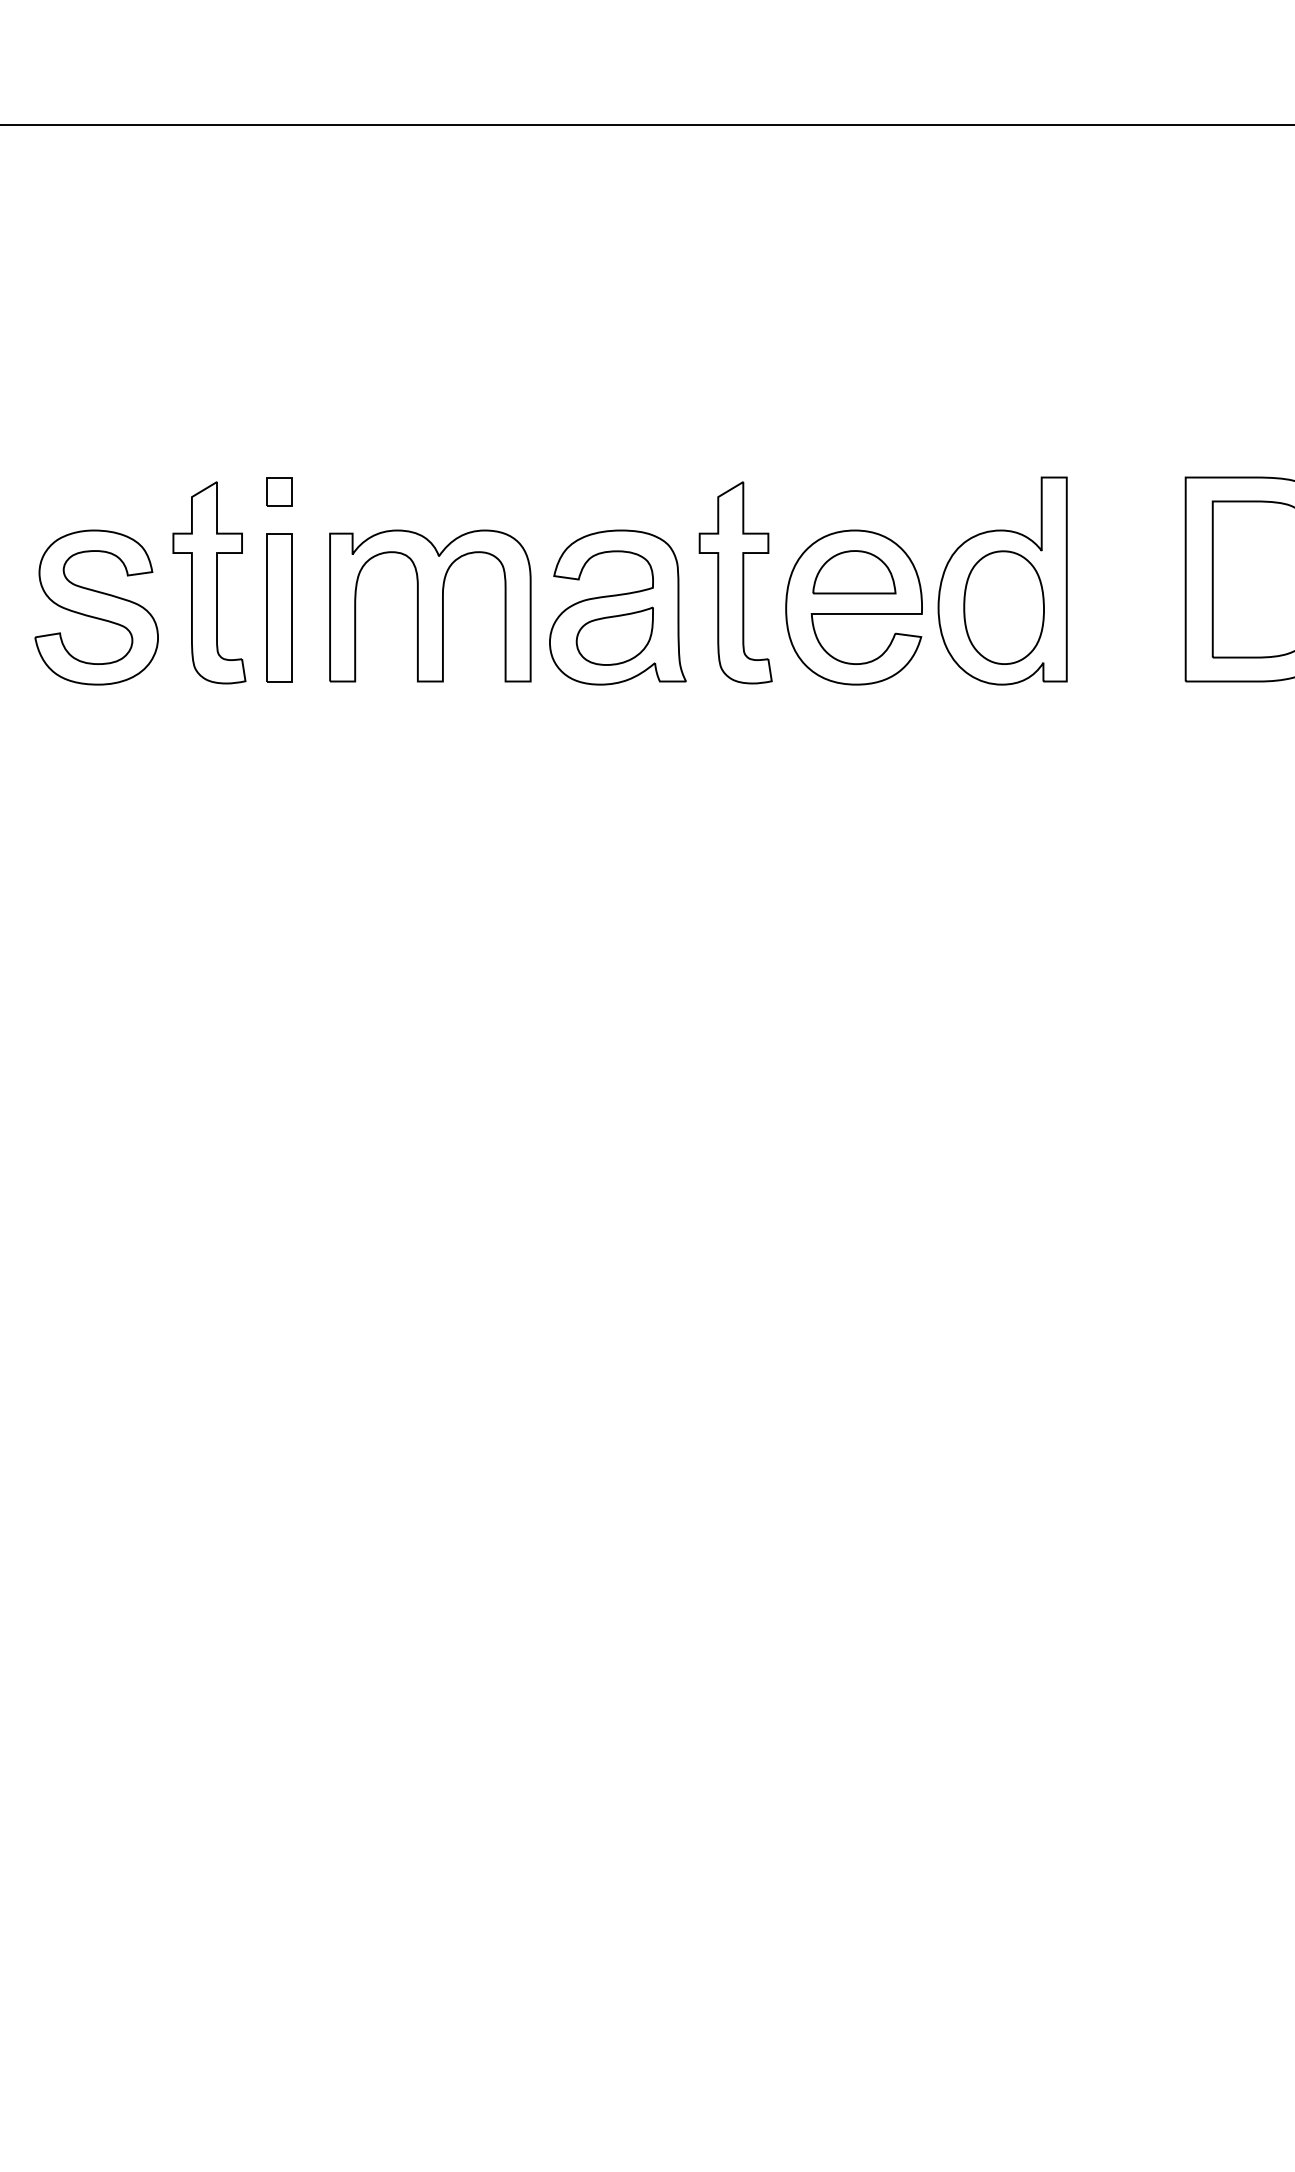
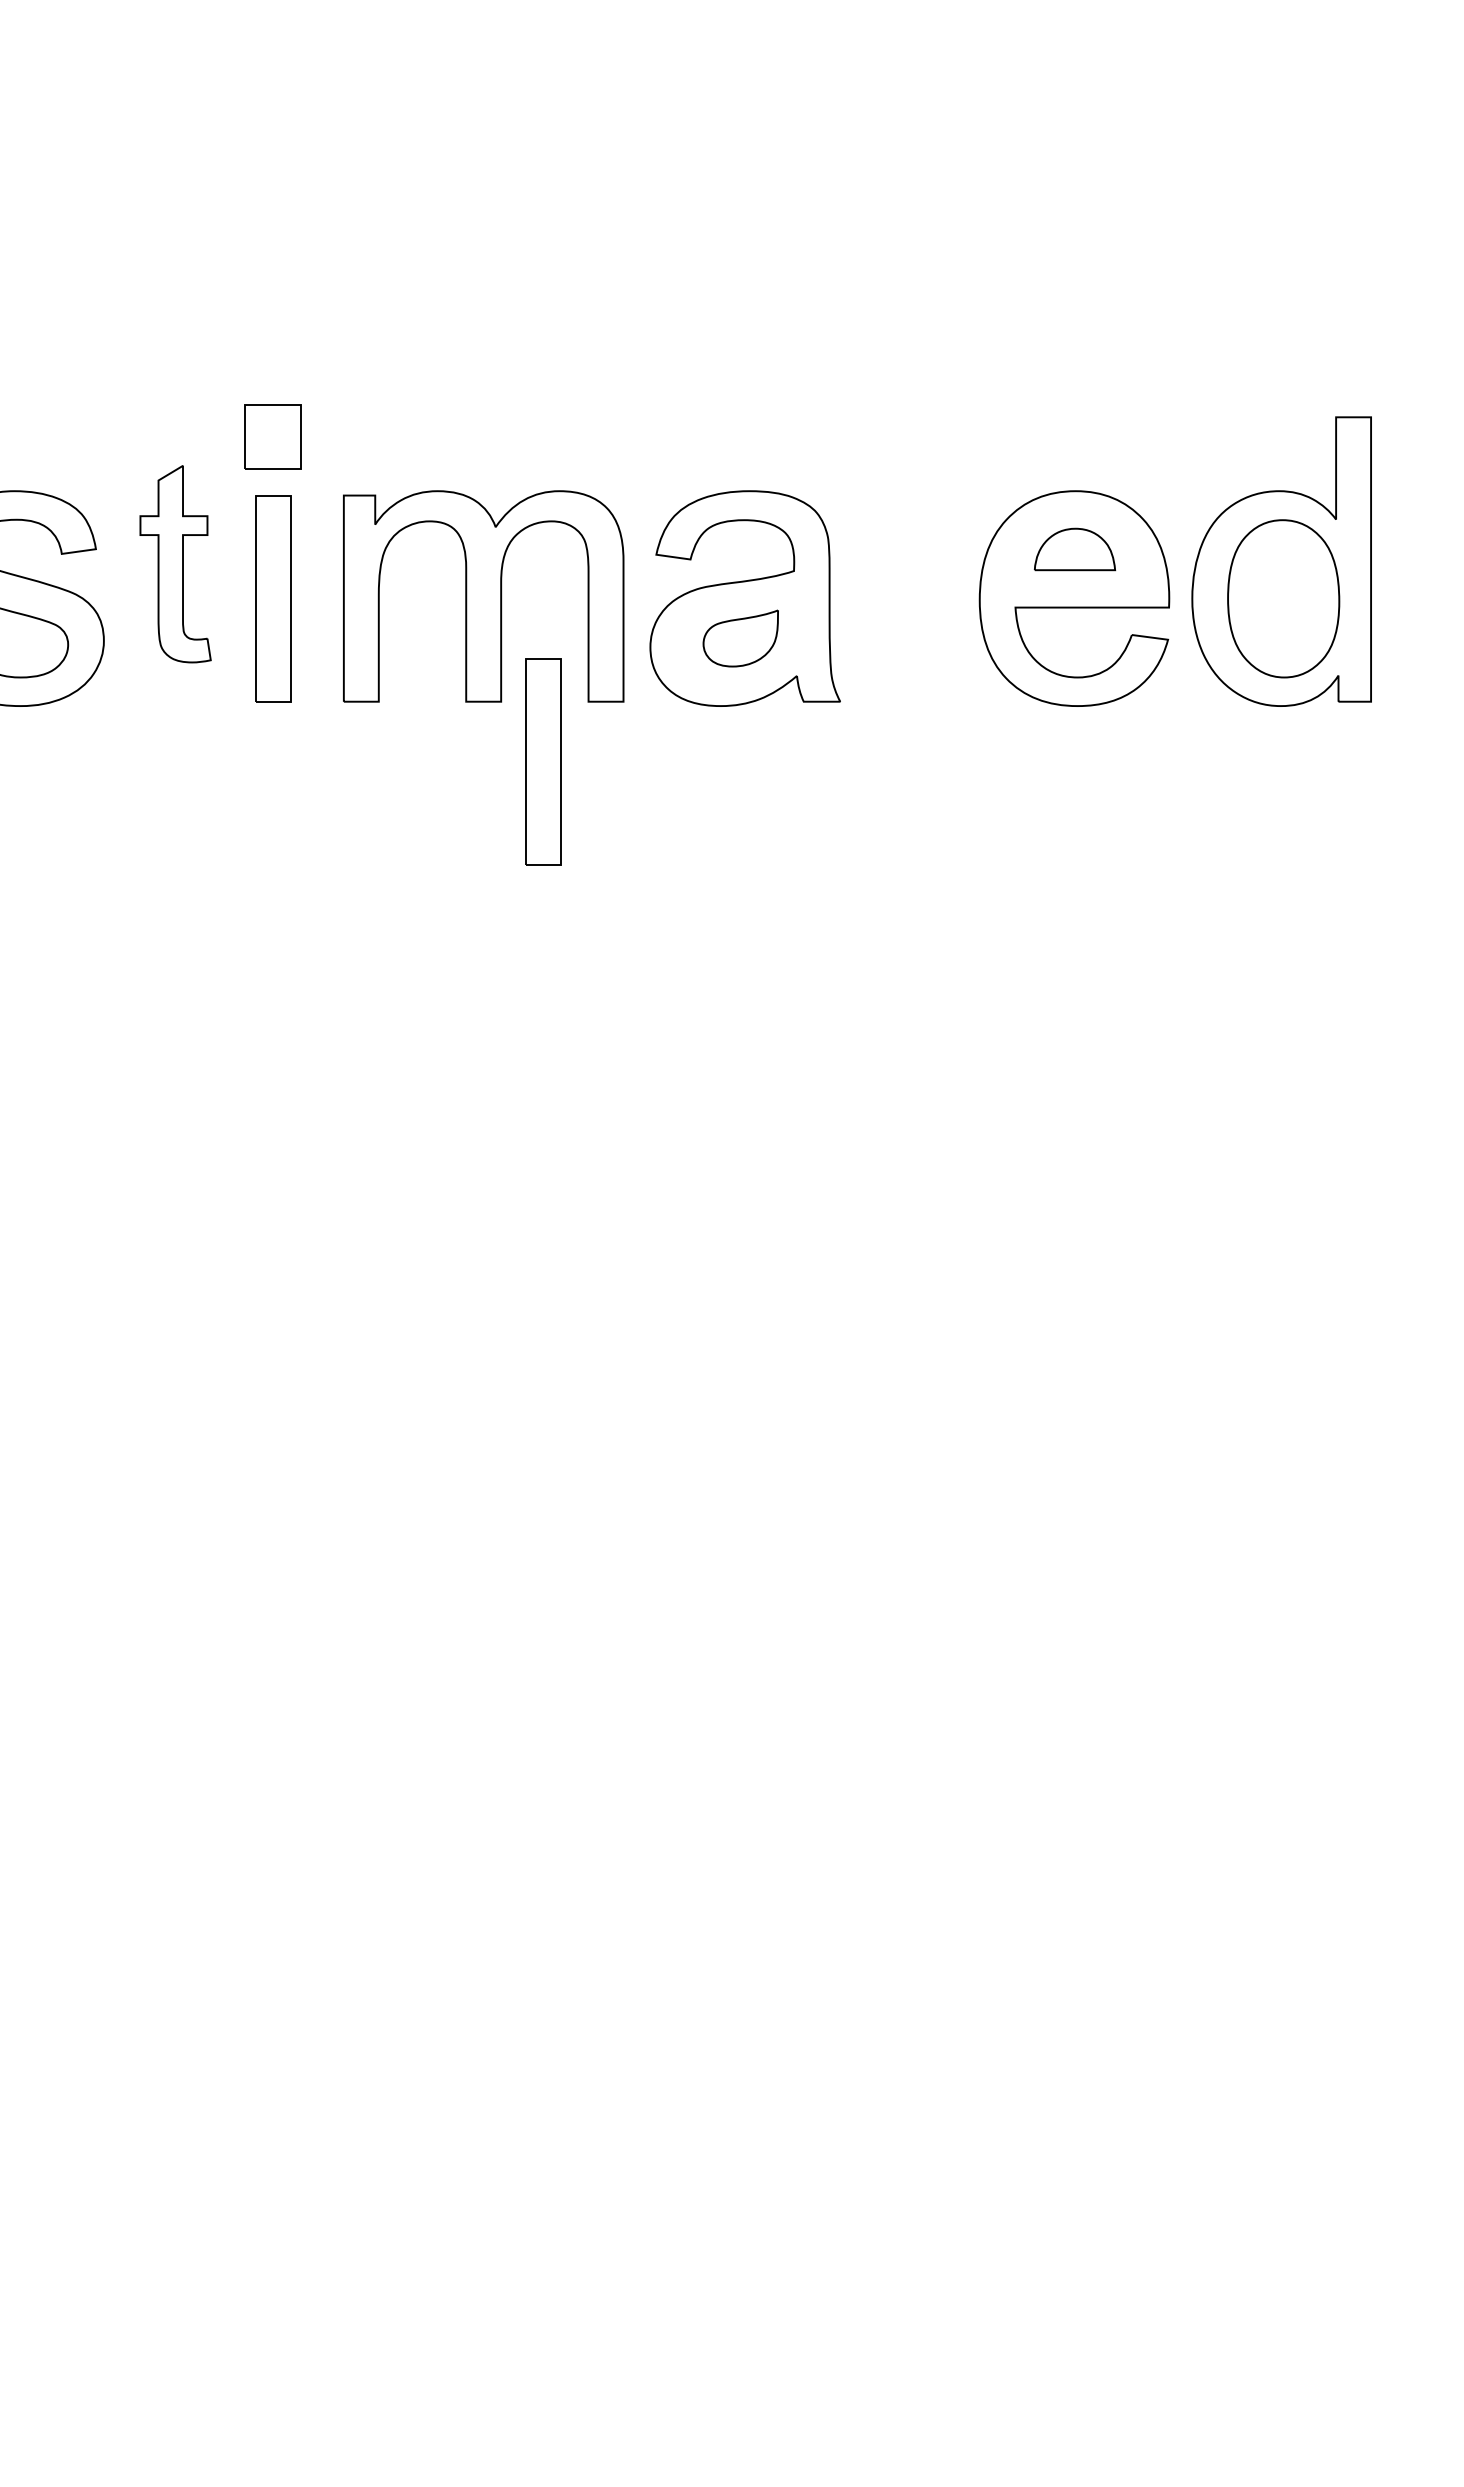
part: (279, 491) -> (273, 436), size x1.6
part: (854, 572) -> (1075, 549), size x0.7
part: (209, 582) -> (175, 563), size x0.7
part: (735, 582) -> (909, 563), removed
part: (614, 635) -> (740, 637), size x0.7
part: (473, 724) -> (543, 761), added

